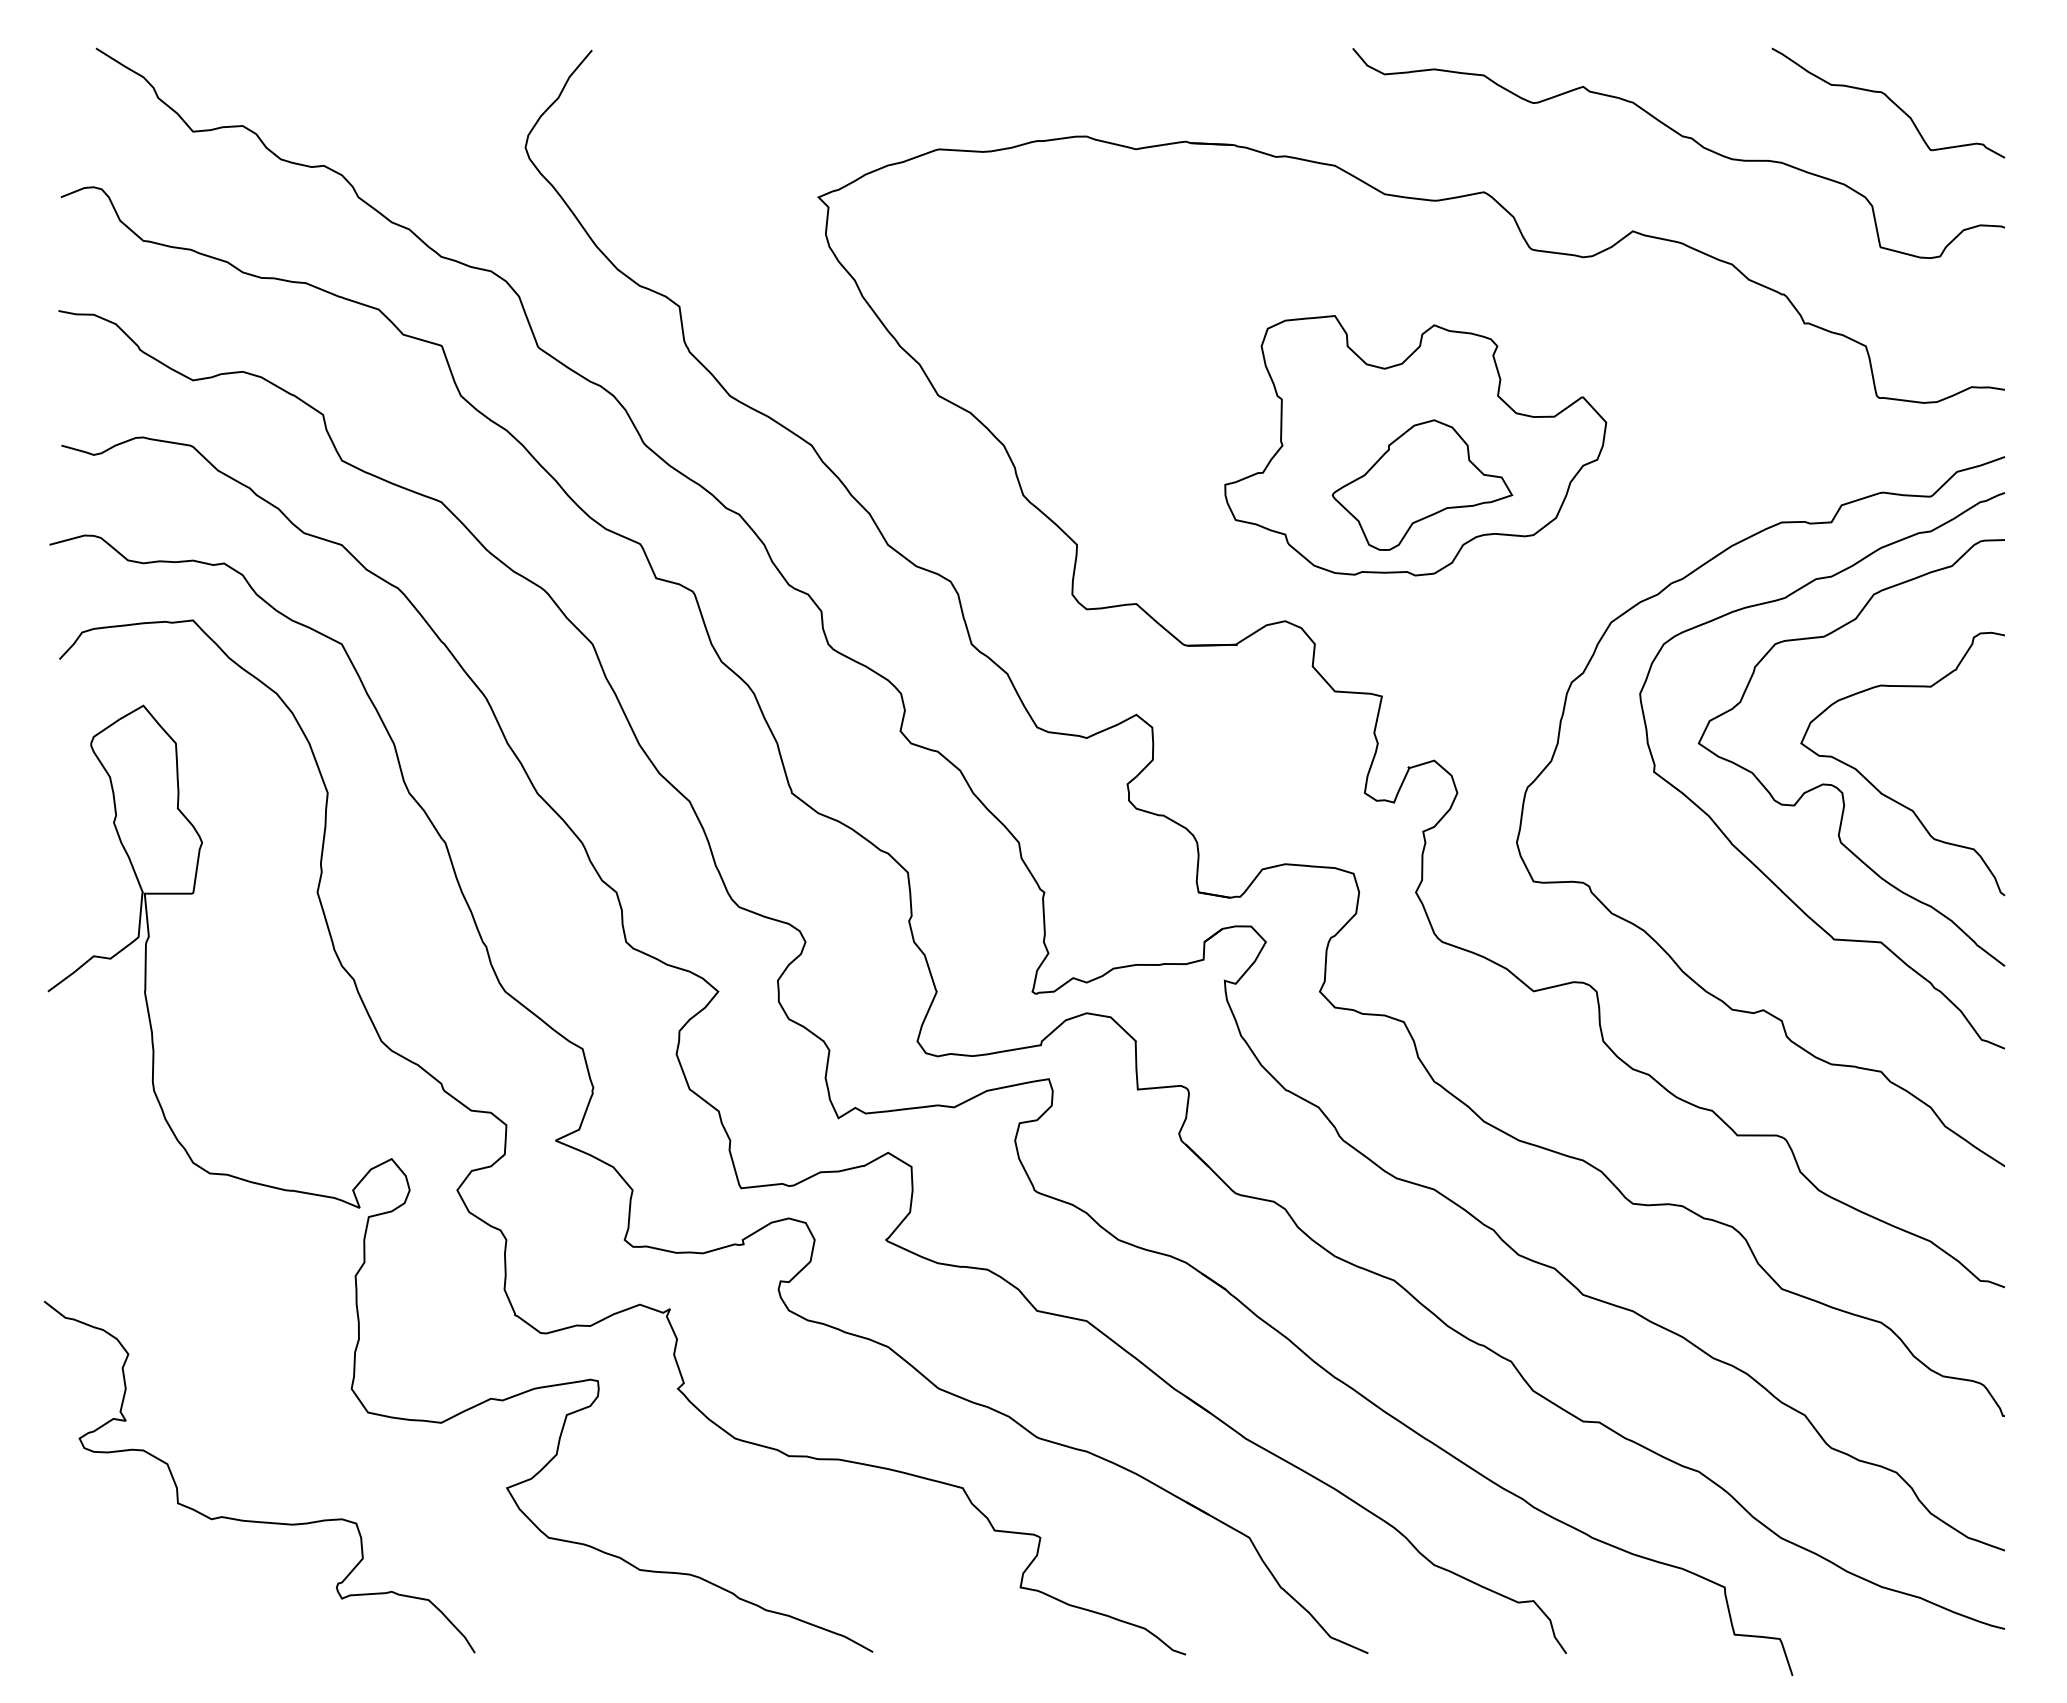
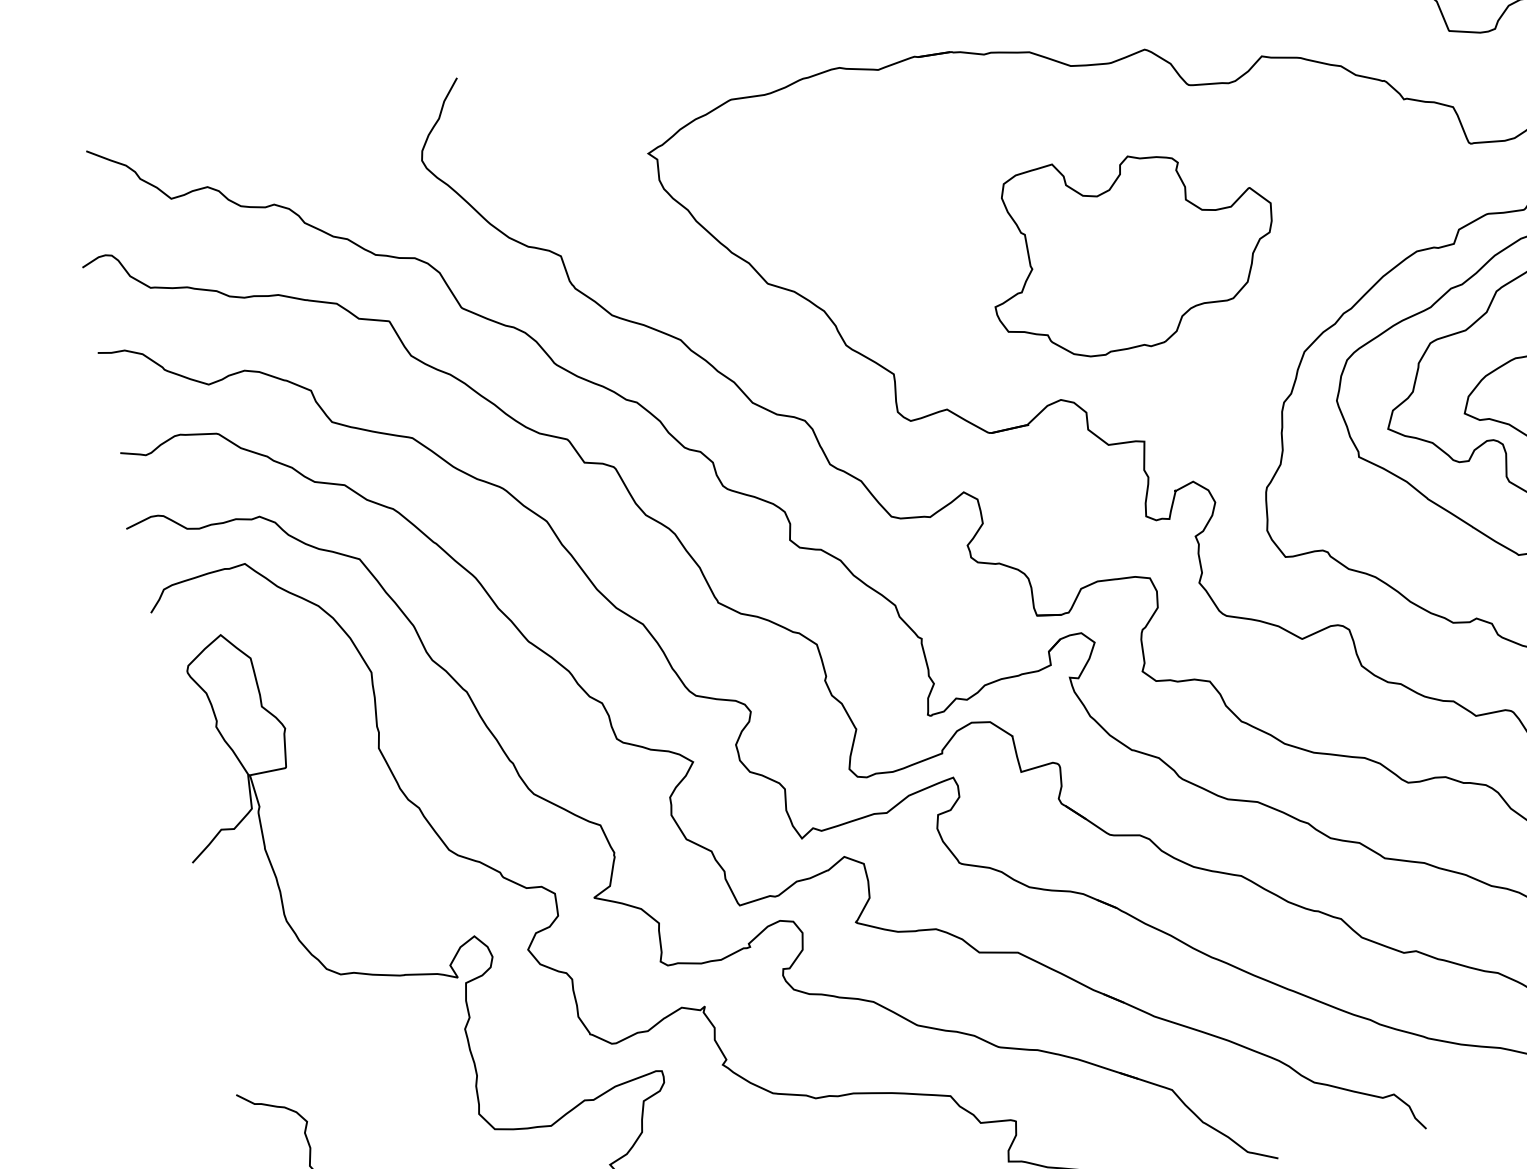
part: (1422, 484) -> (1142, 277), removed

